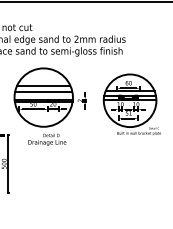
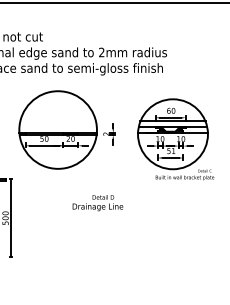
line: (43, 85) -> (57, 114), removed
line: (43, 92) -> (57, 123), removed
text: (47, 140) -> (97, 203), moved

